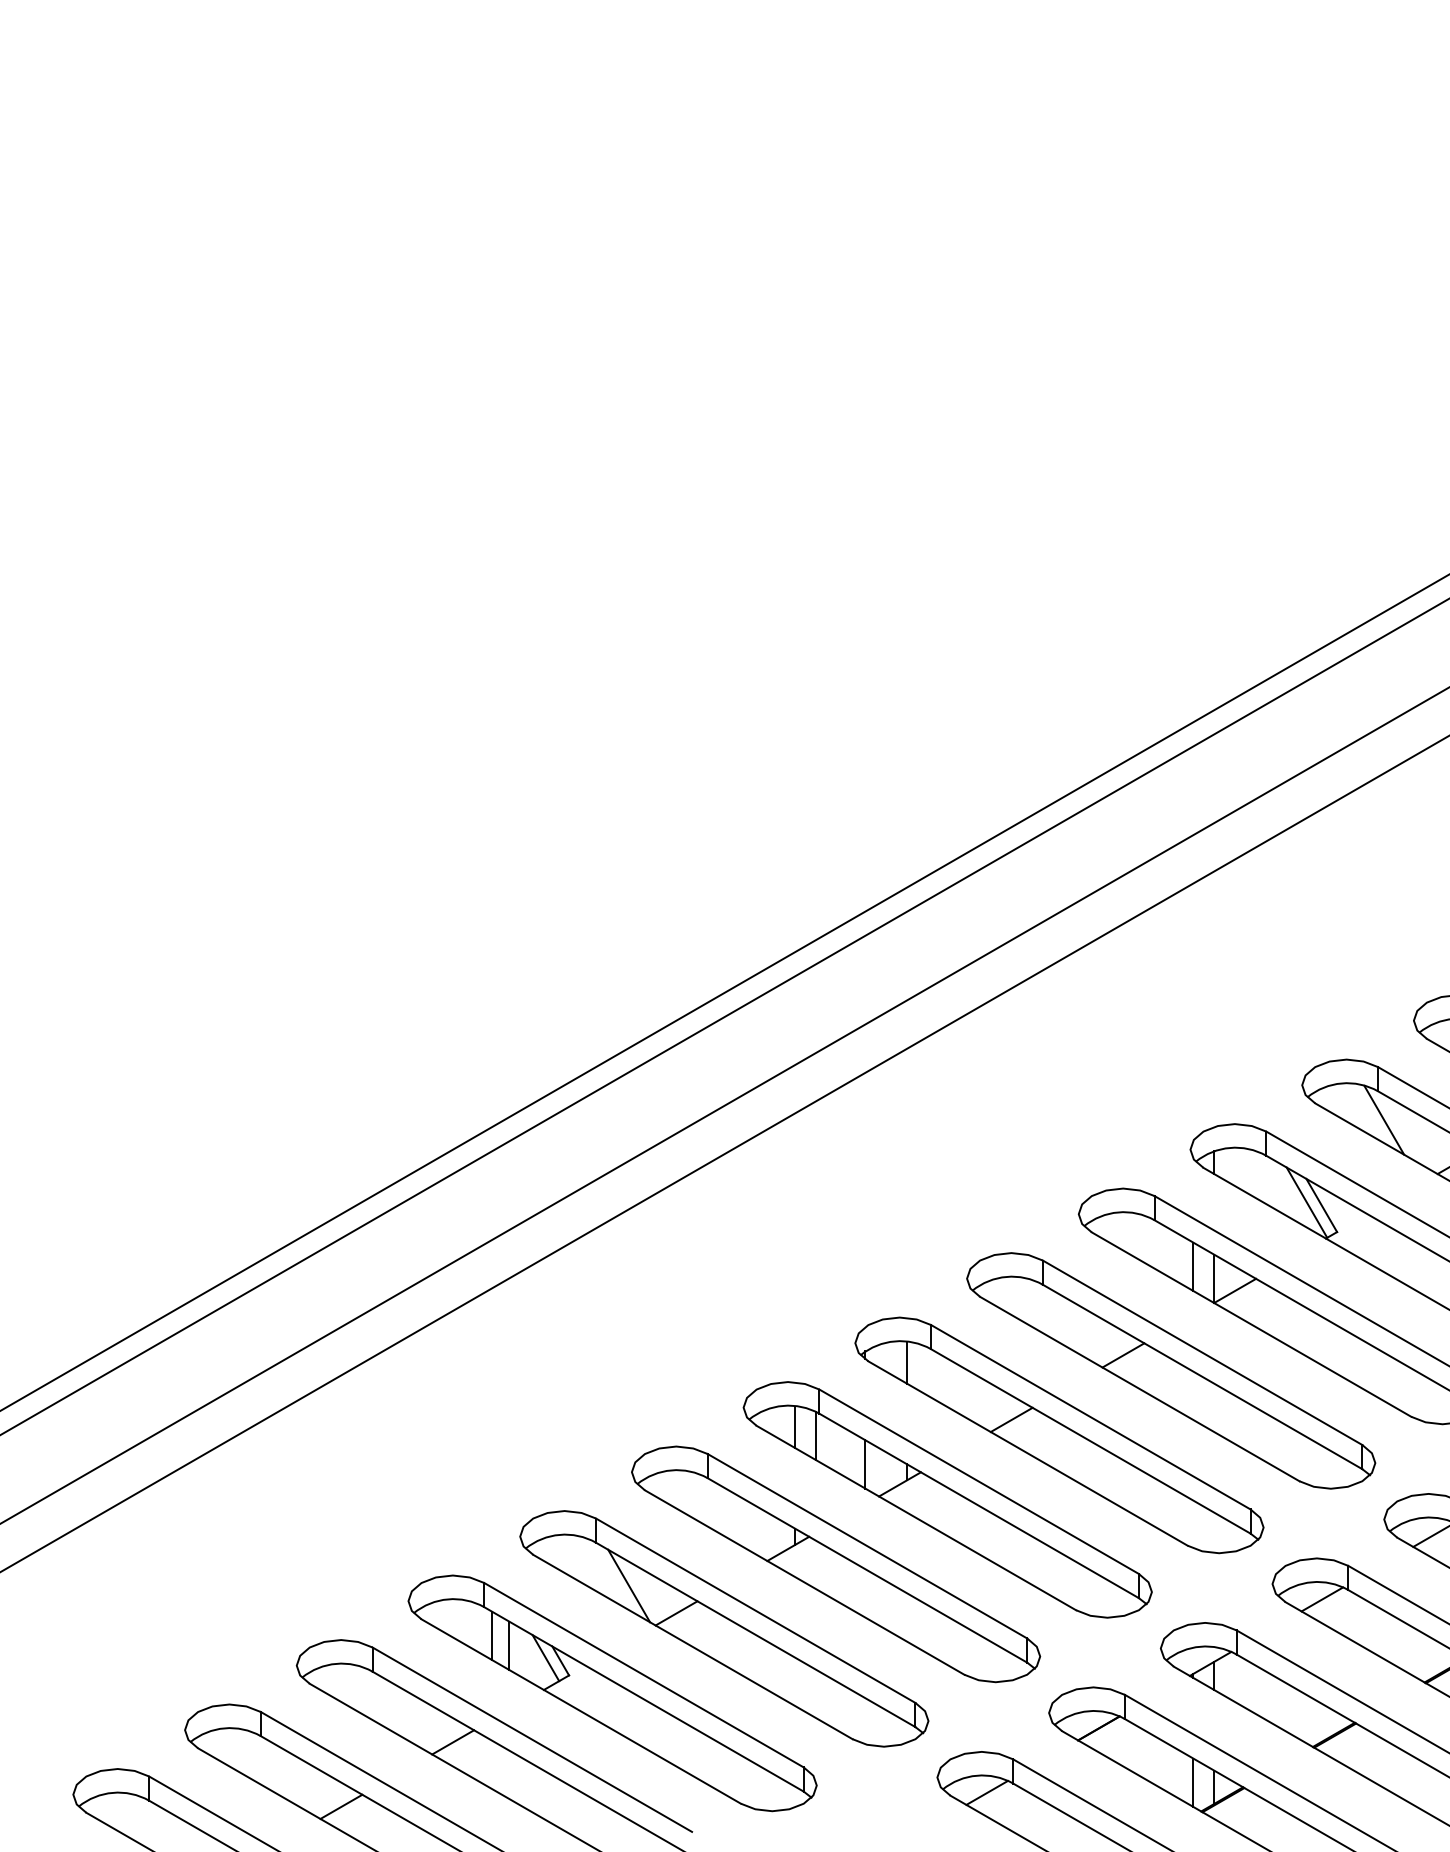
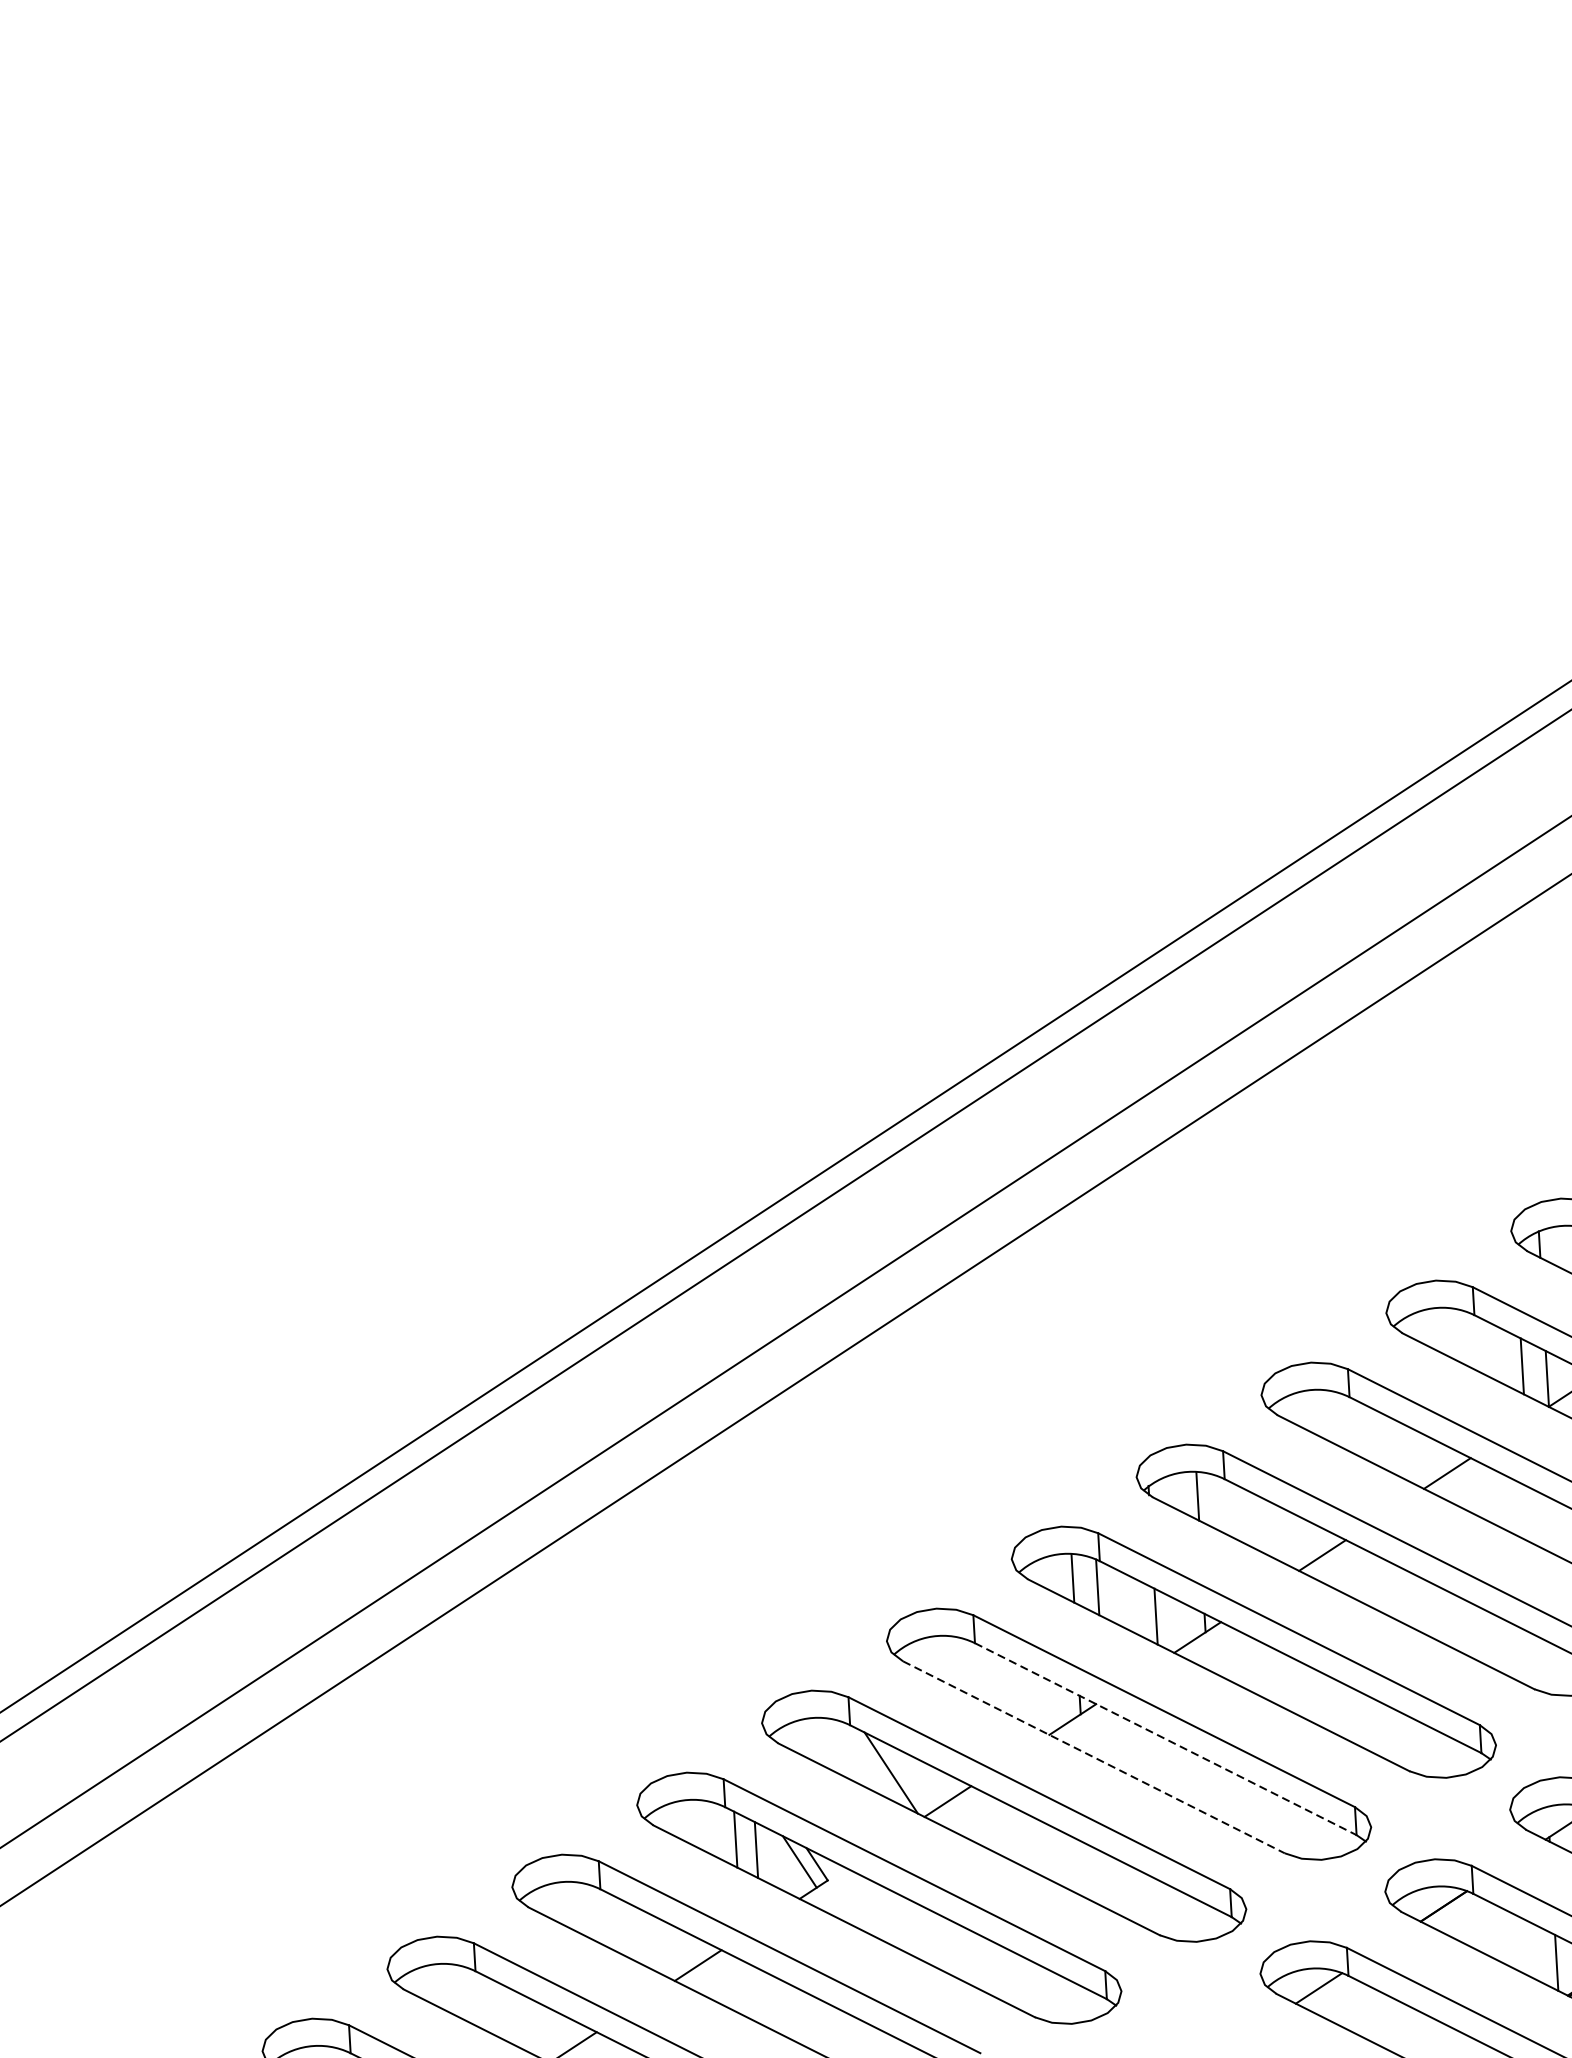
line: (867, 1570) -> (1165, 1739), solid -> dashed
line: (805, 1582) -> (1094, 1757), solid -> dashed

